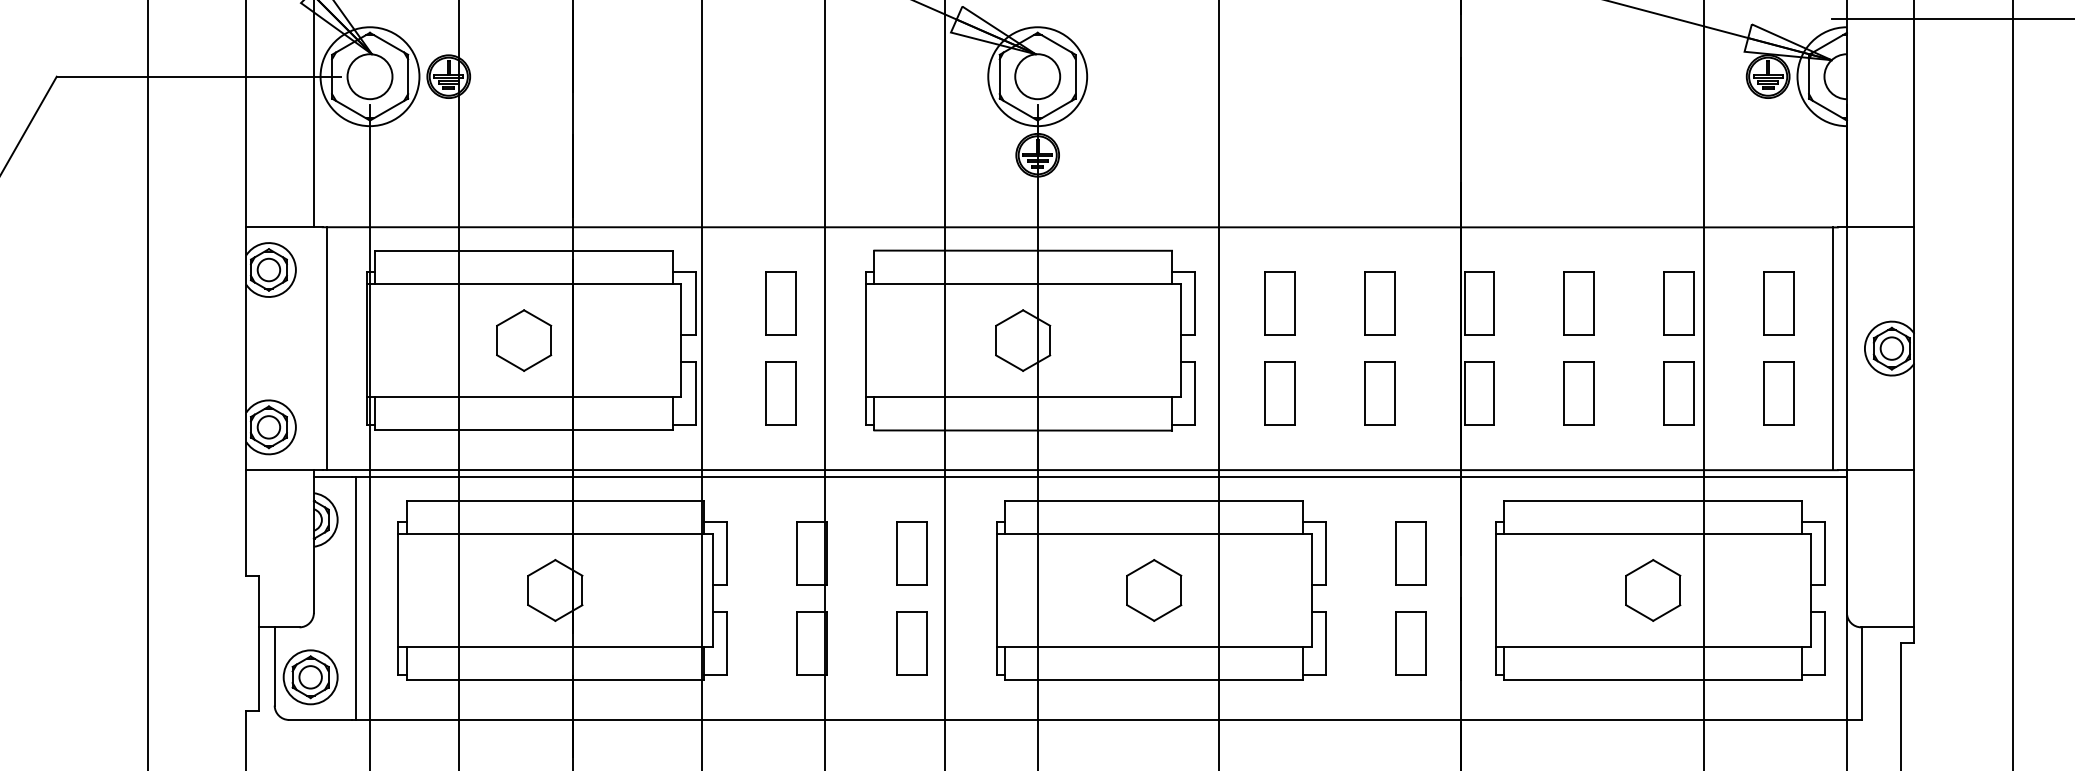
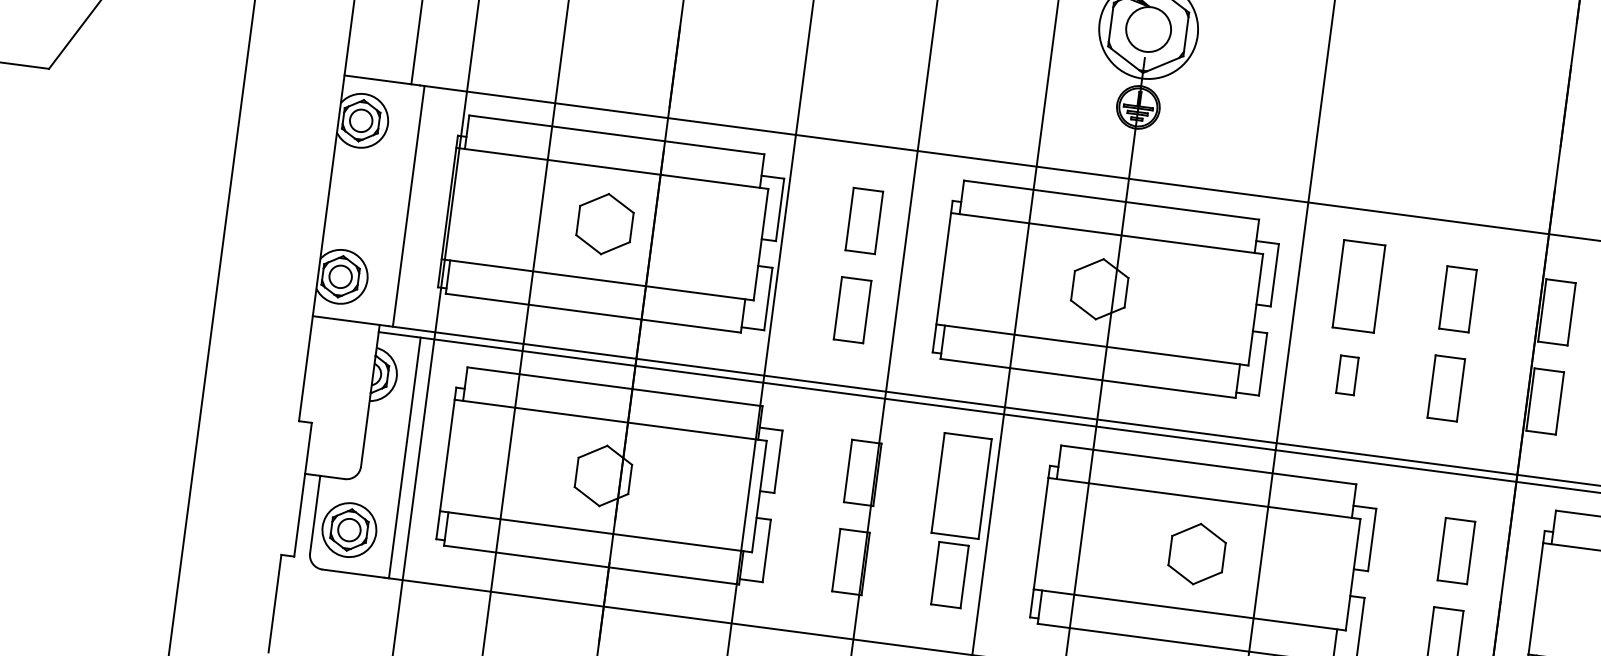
part: (1279, 303) -> (1358, 285), size x1.4
part: (1279, 393) -> (1347, 375), size x0.6
part: (911, 553) -> (961, 485), size x1.6

